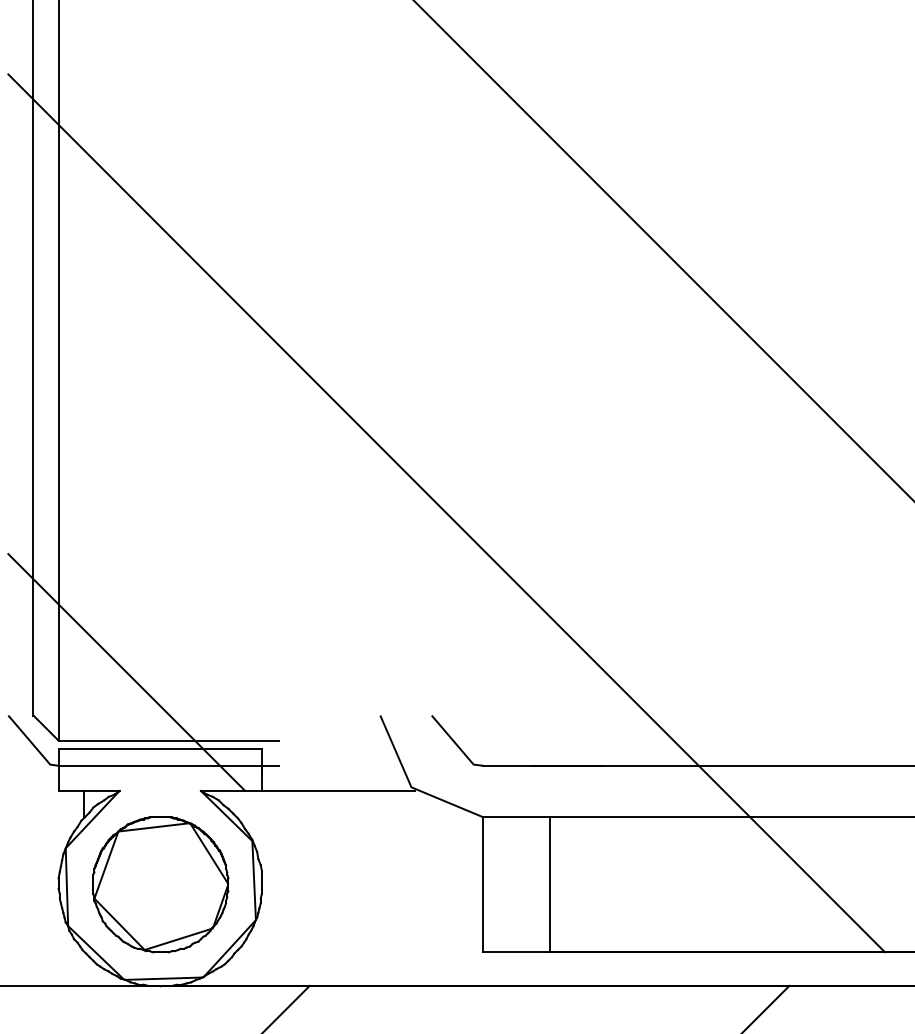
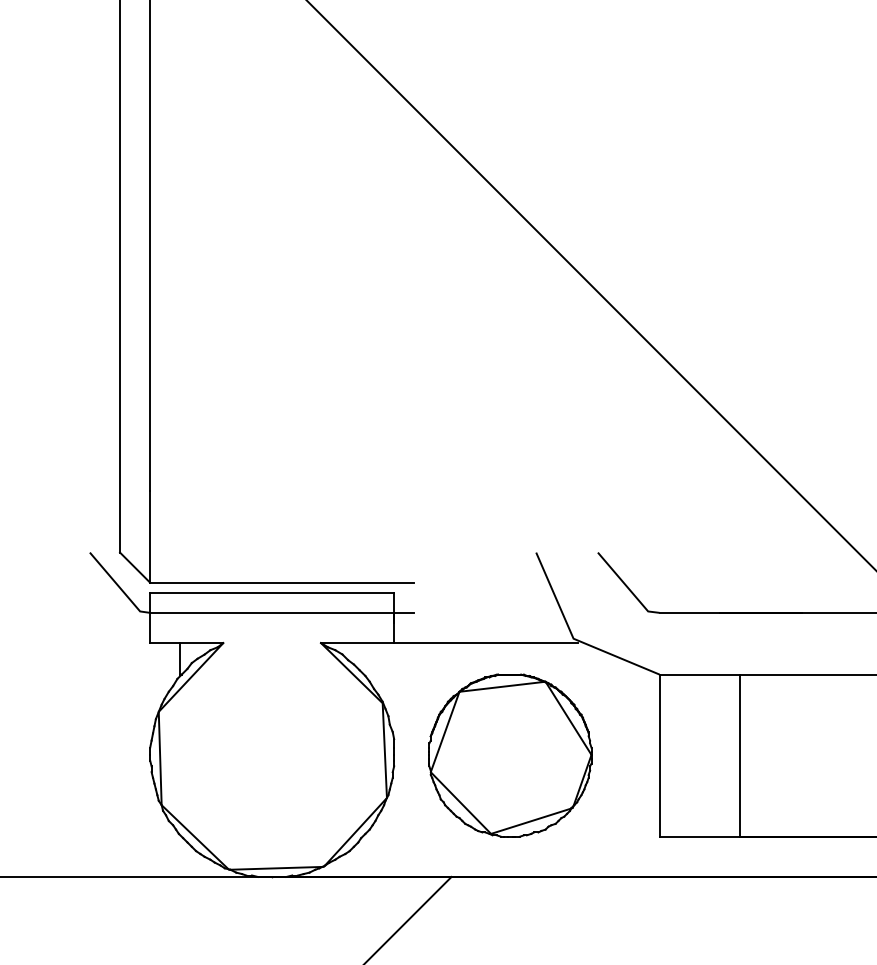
line: (126, 672) -> (231, 500), removed
part: (160, 884) -> (510, 755), moved

